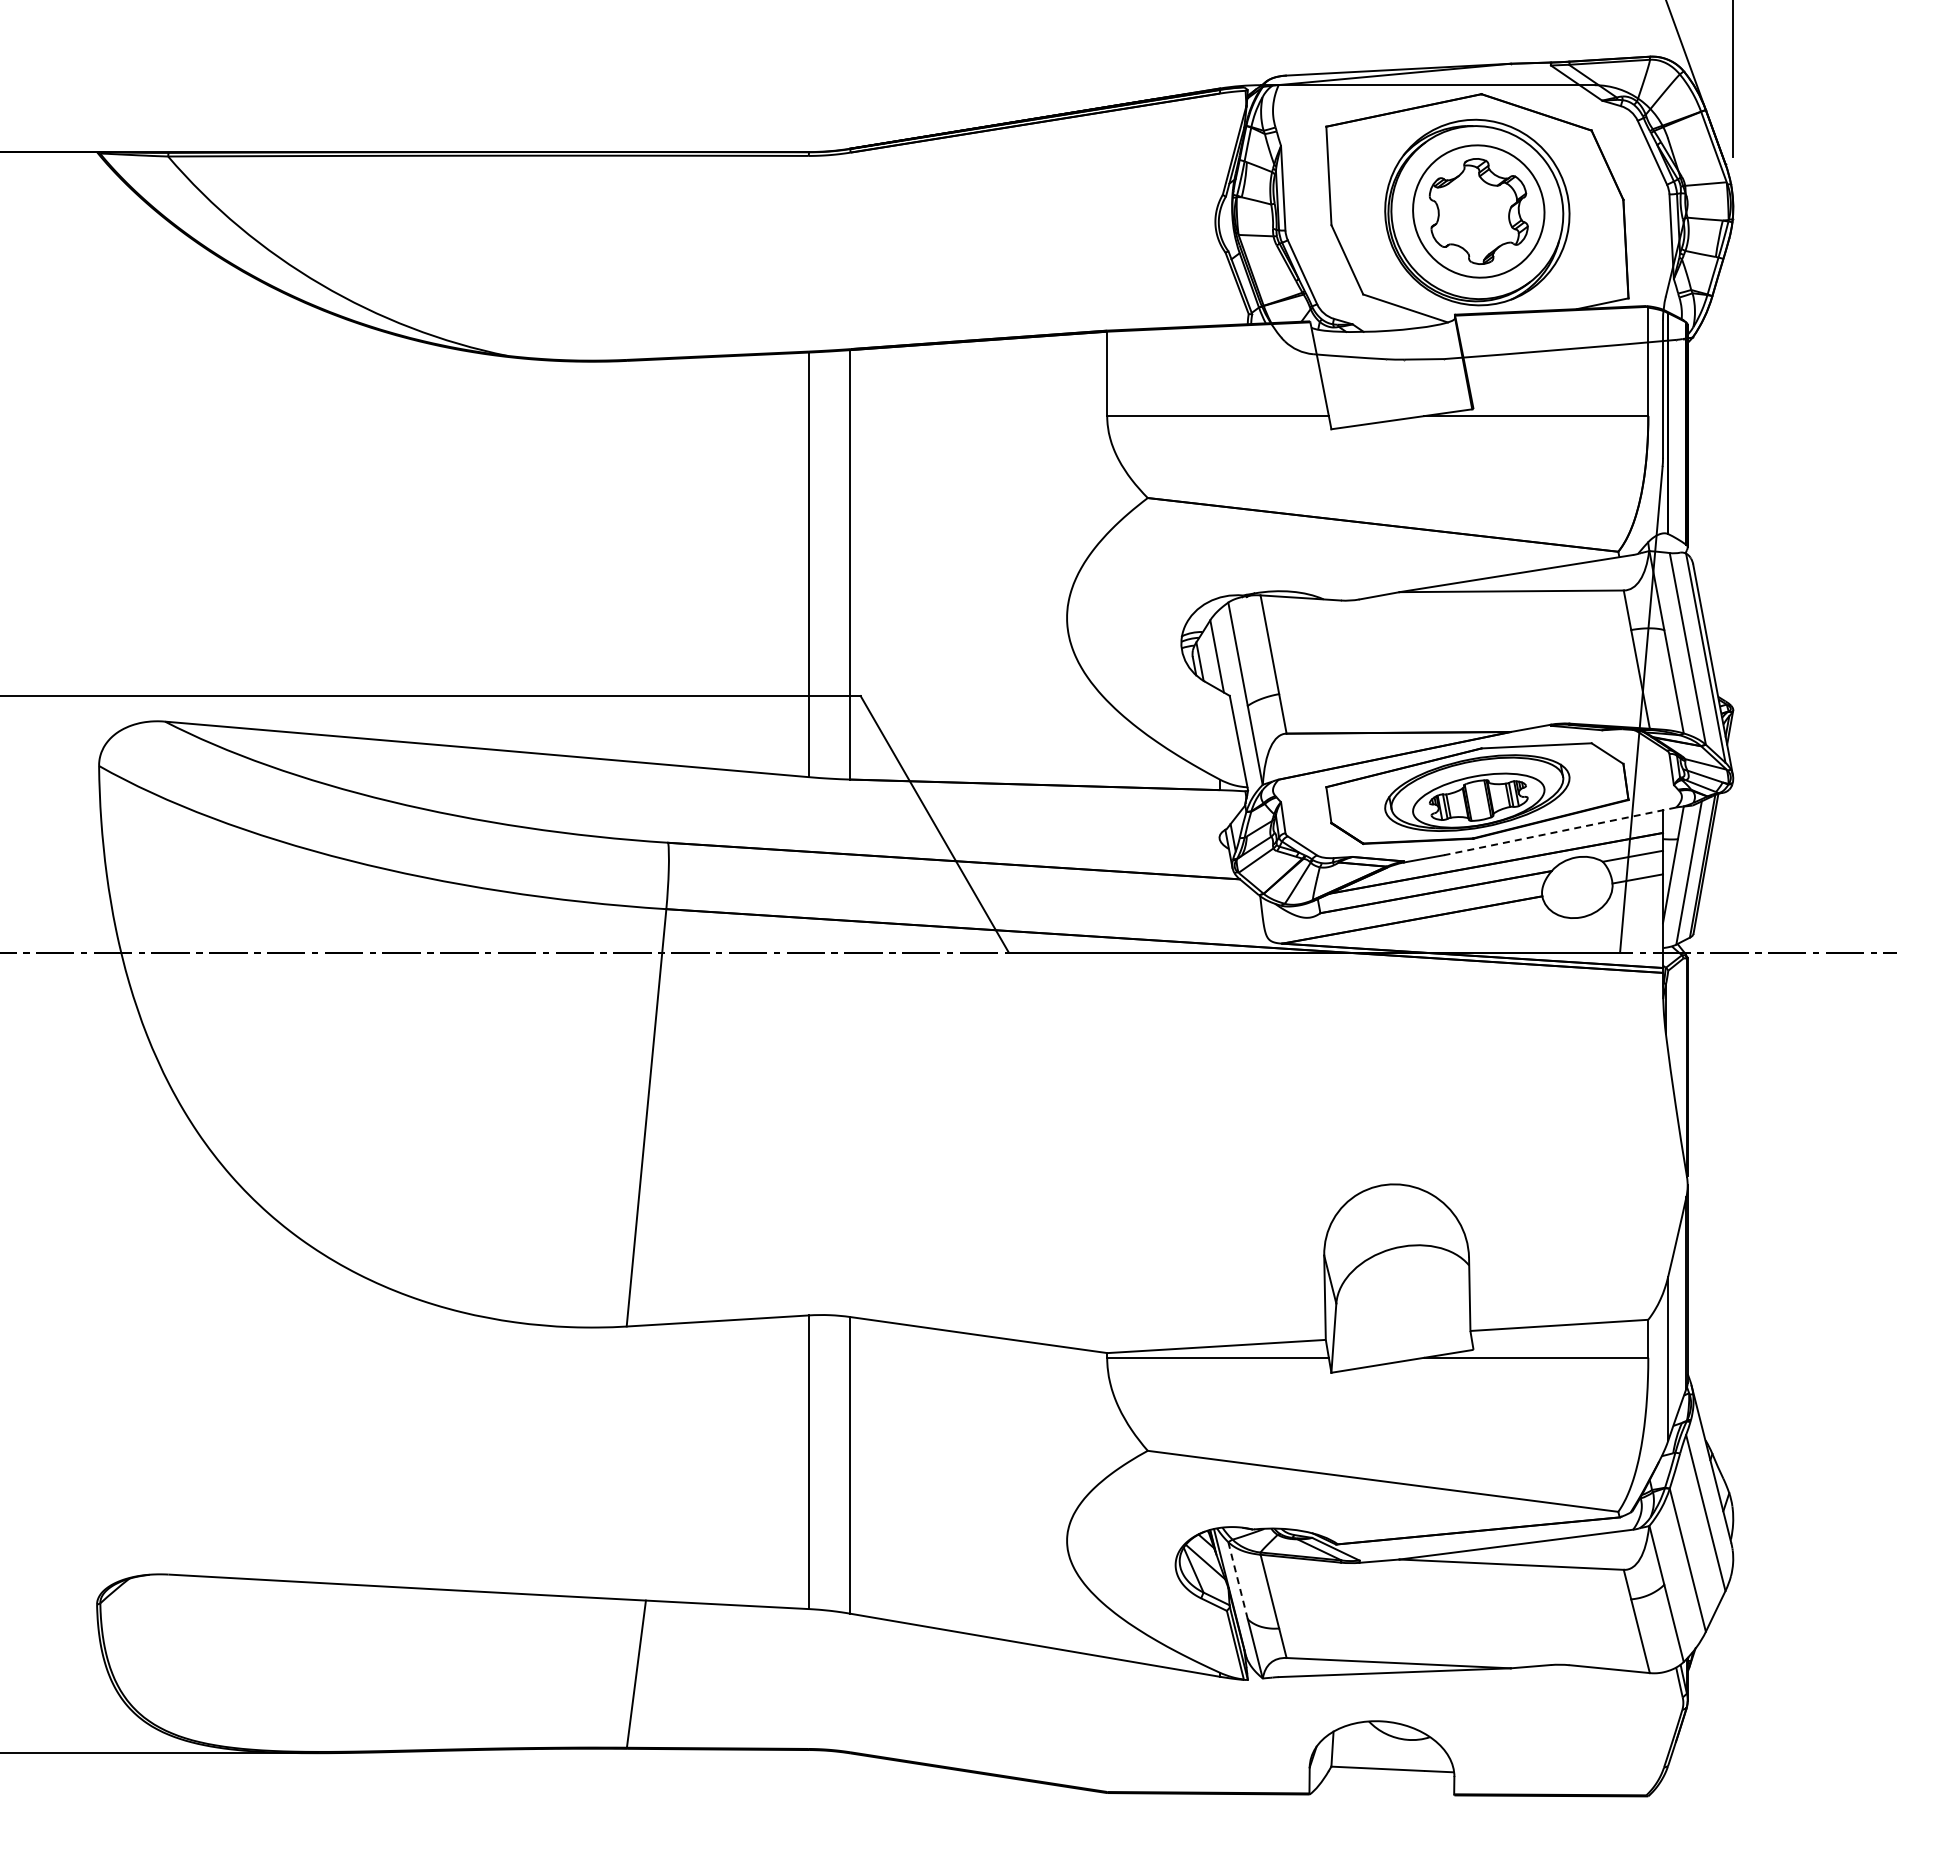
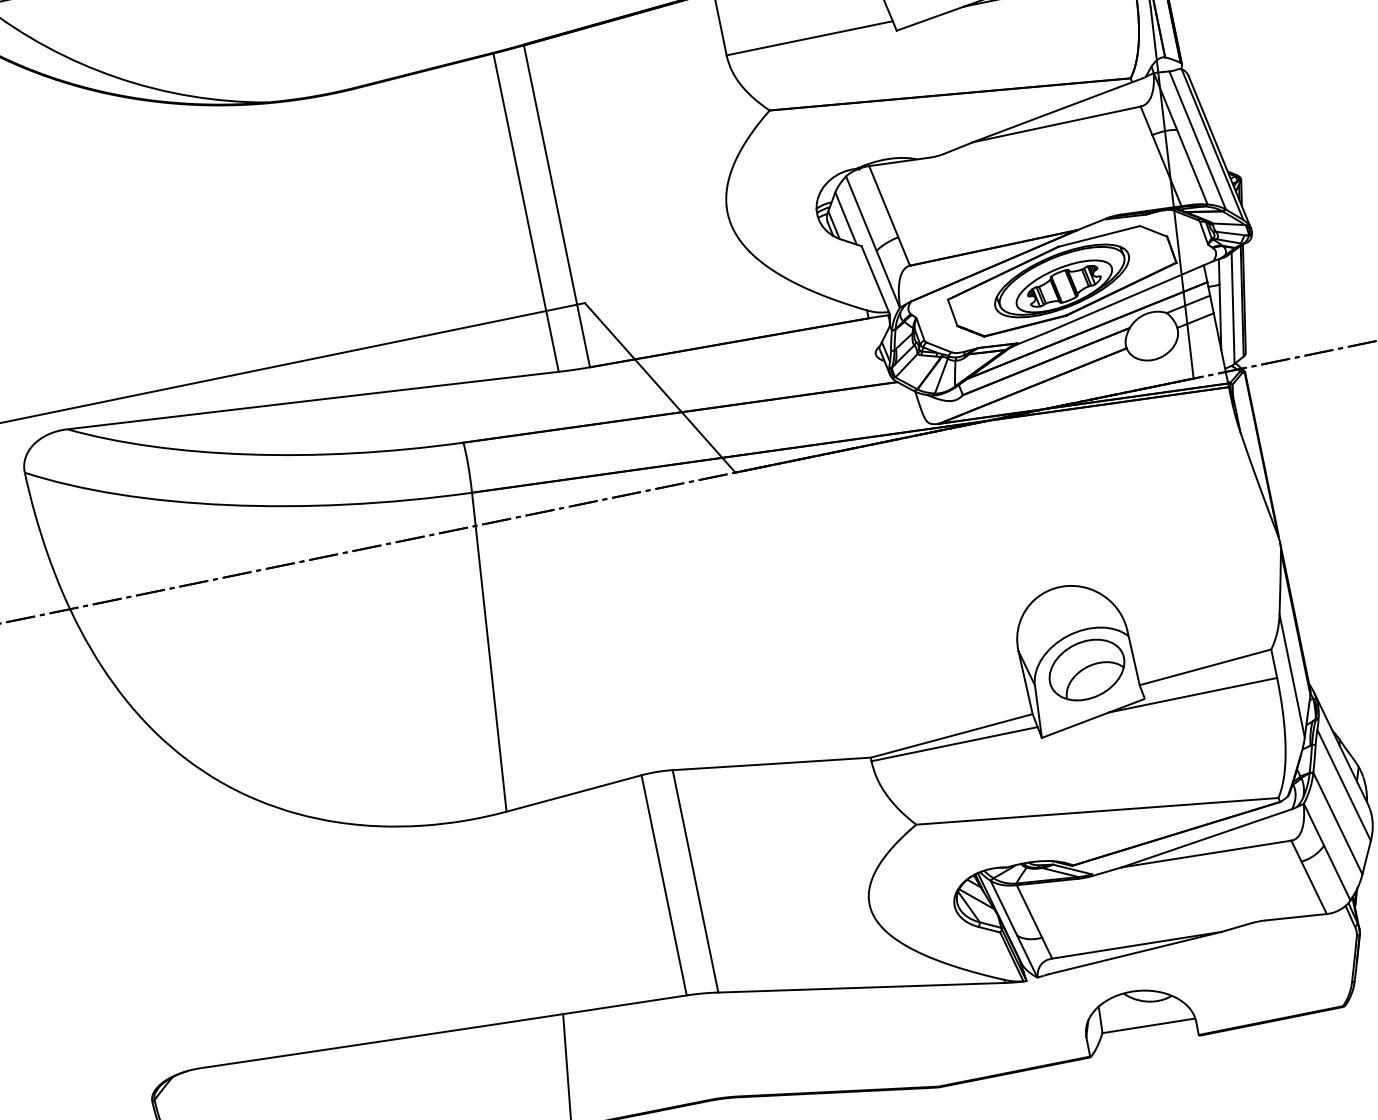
line: (1559, 831) -> (1129, 297), dashed -> solid
part: (1406, 1297) -> (1086, 669), added
line: (1238, 1580) -> (1004, 907), dashed -> solid

